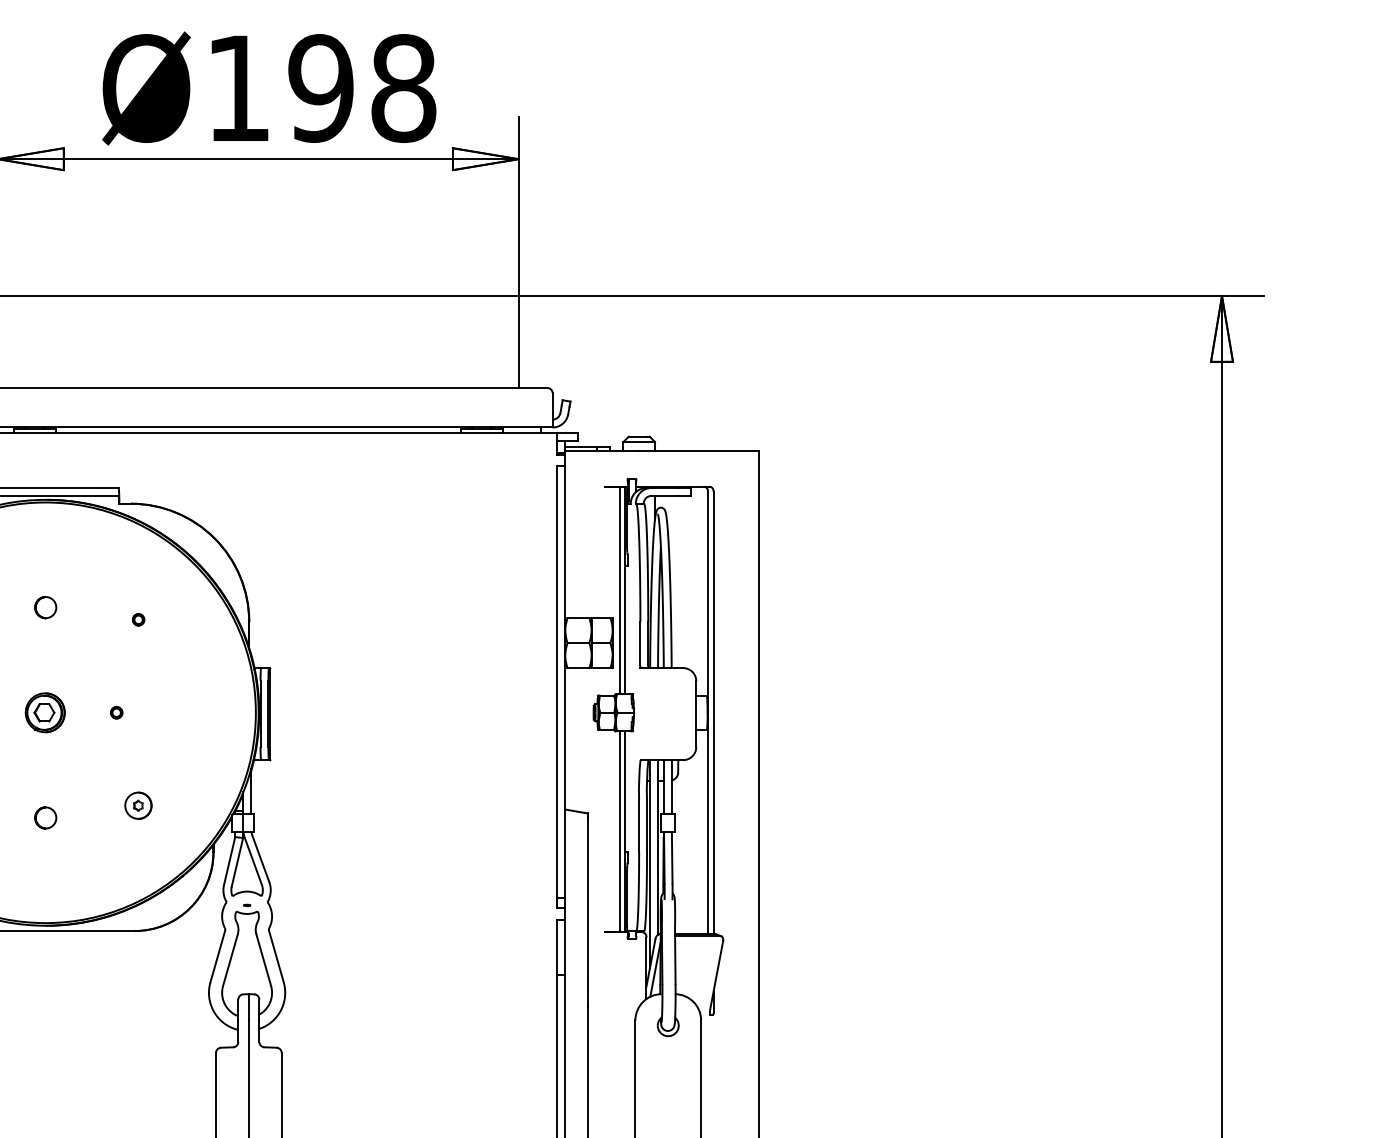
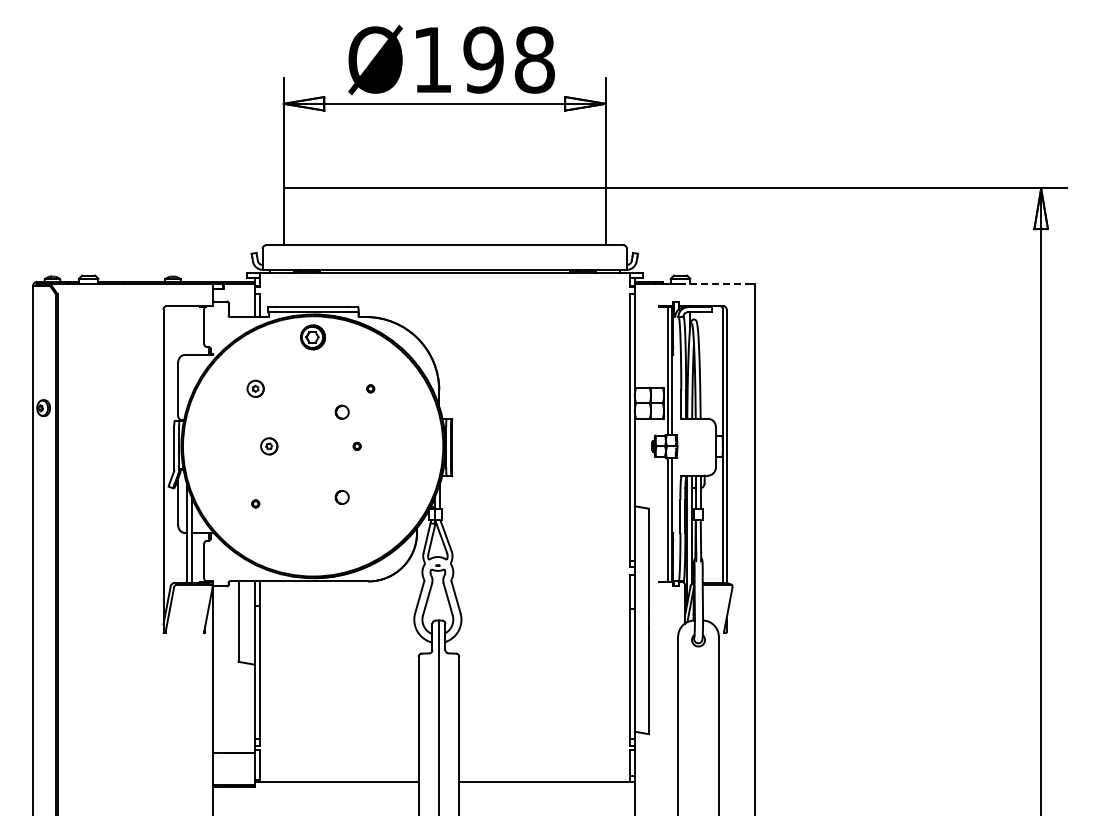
line: (695, 451) -> (715, 284), solid -> dashed
circle: (44, 606) -> (341, 411), moved
part: (44, 712) -> (312, 337), moved
part: (138, 805) -> (370, 503), removed
circle: (44, 818) -> (341, 497), moved

